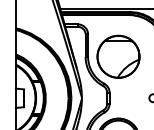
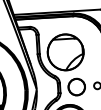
circle: (128, 97) -> (76, 86), added

